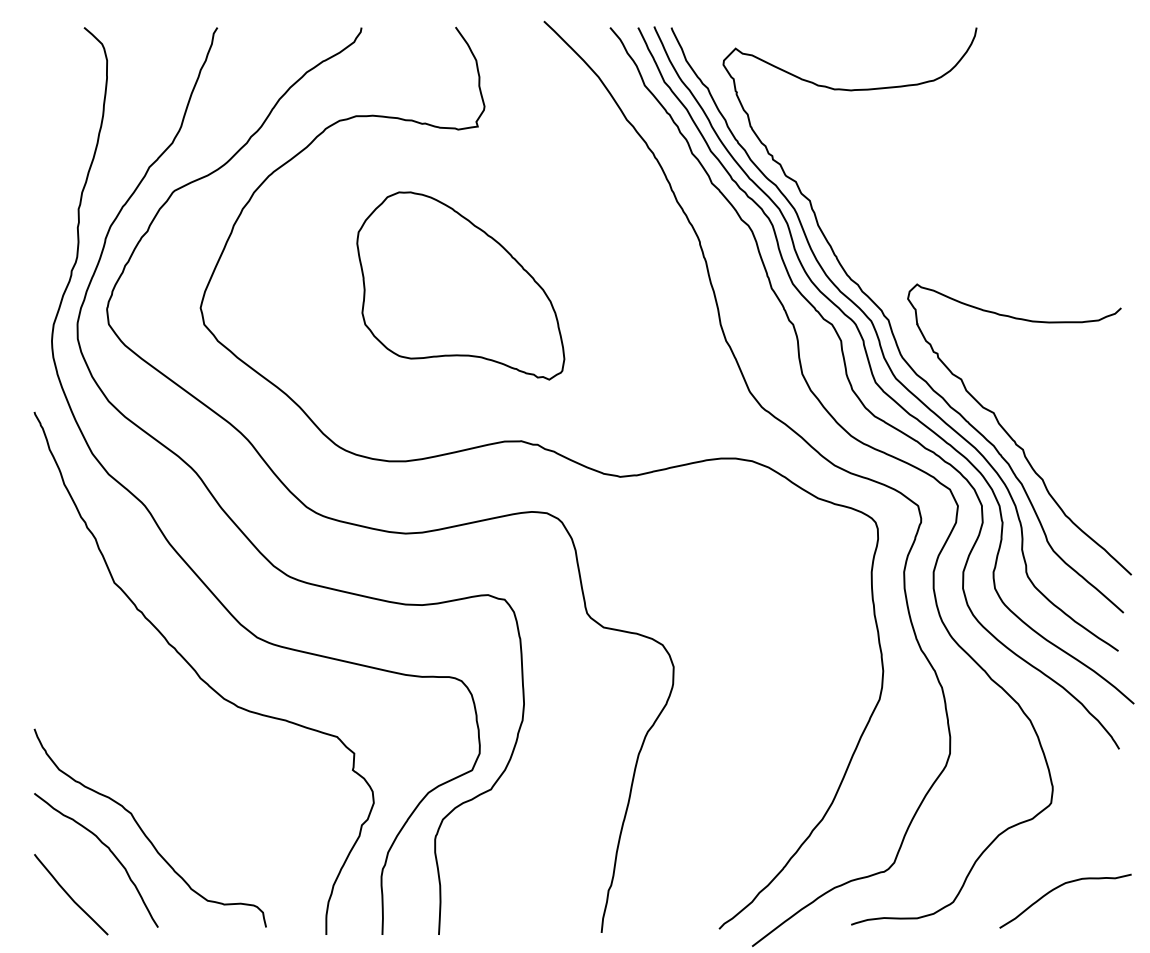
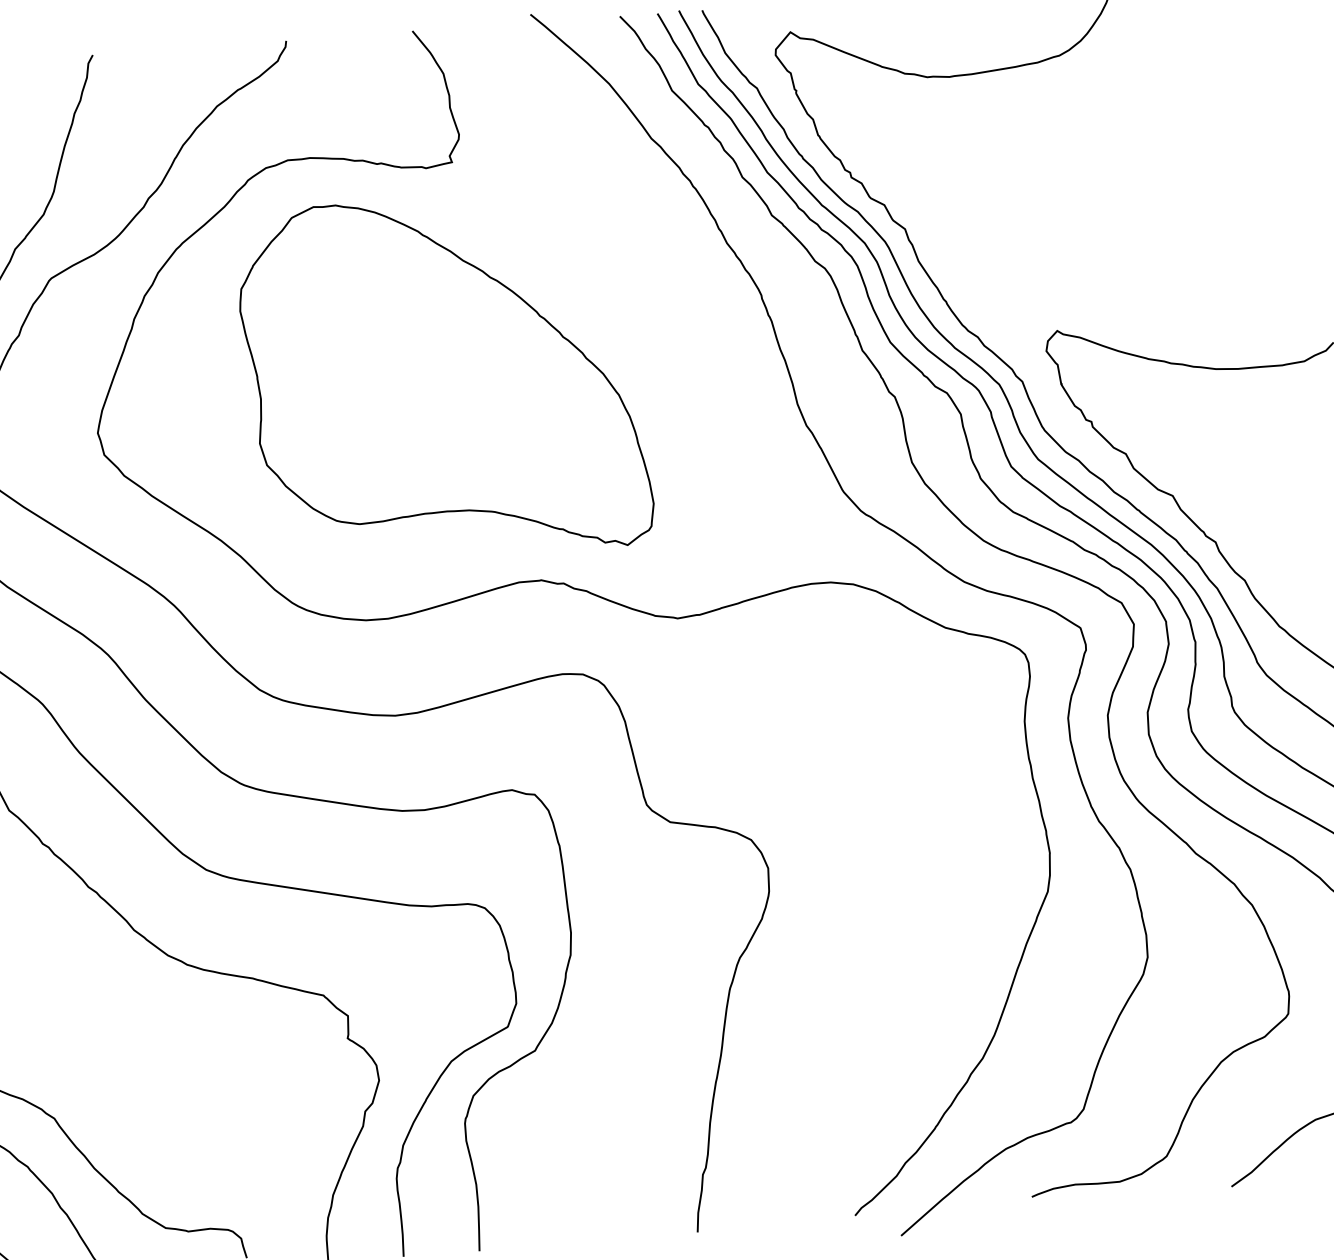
part: (460, 285) -> (444, 377), size x1.43

